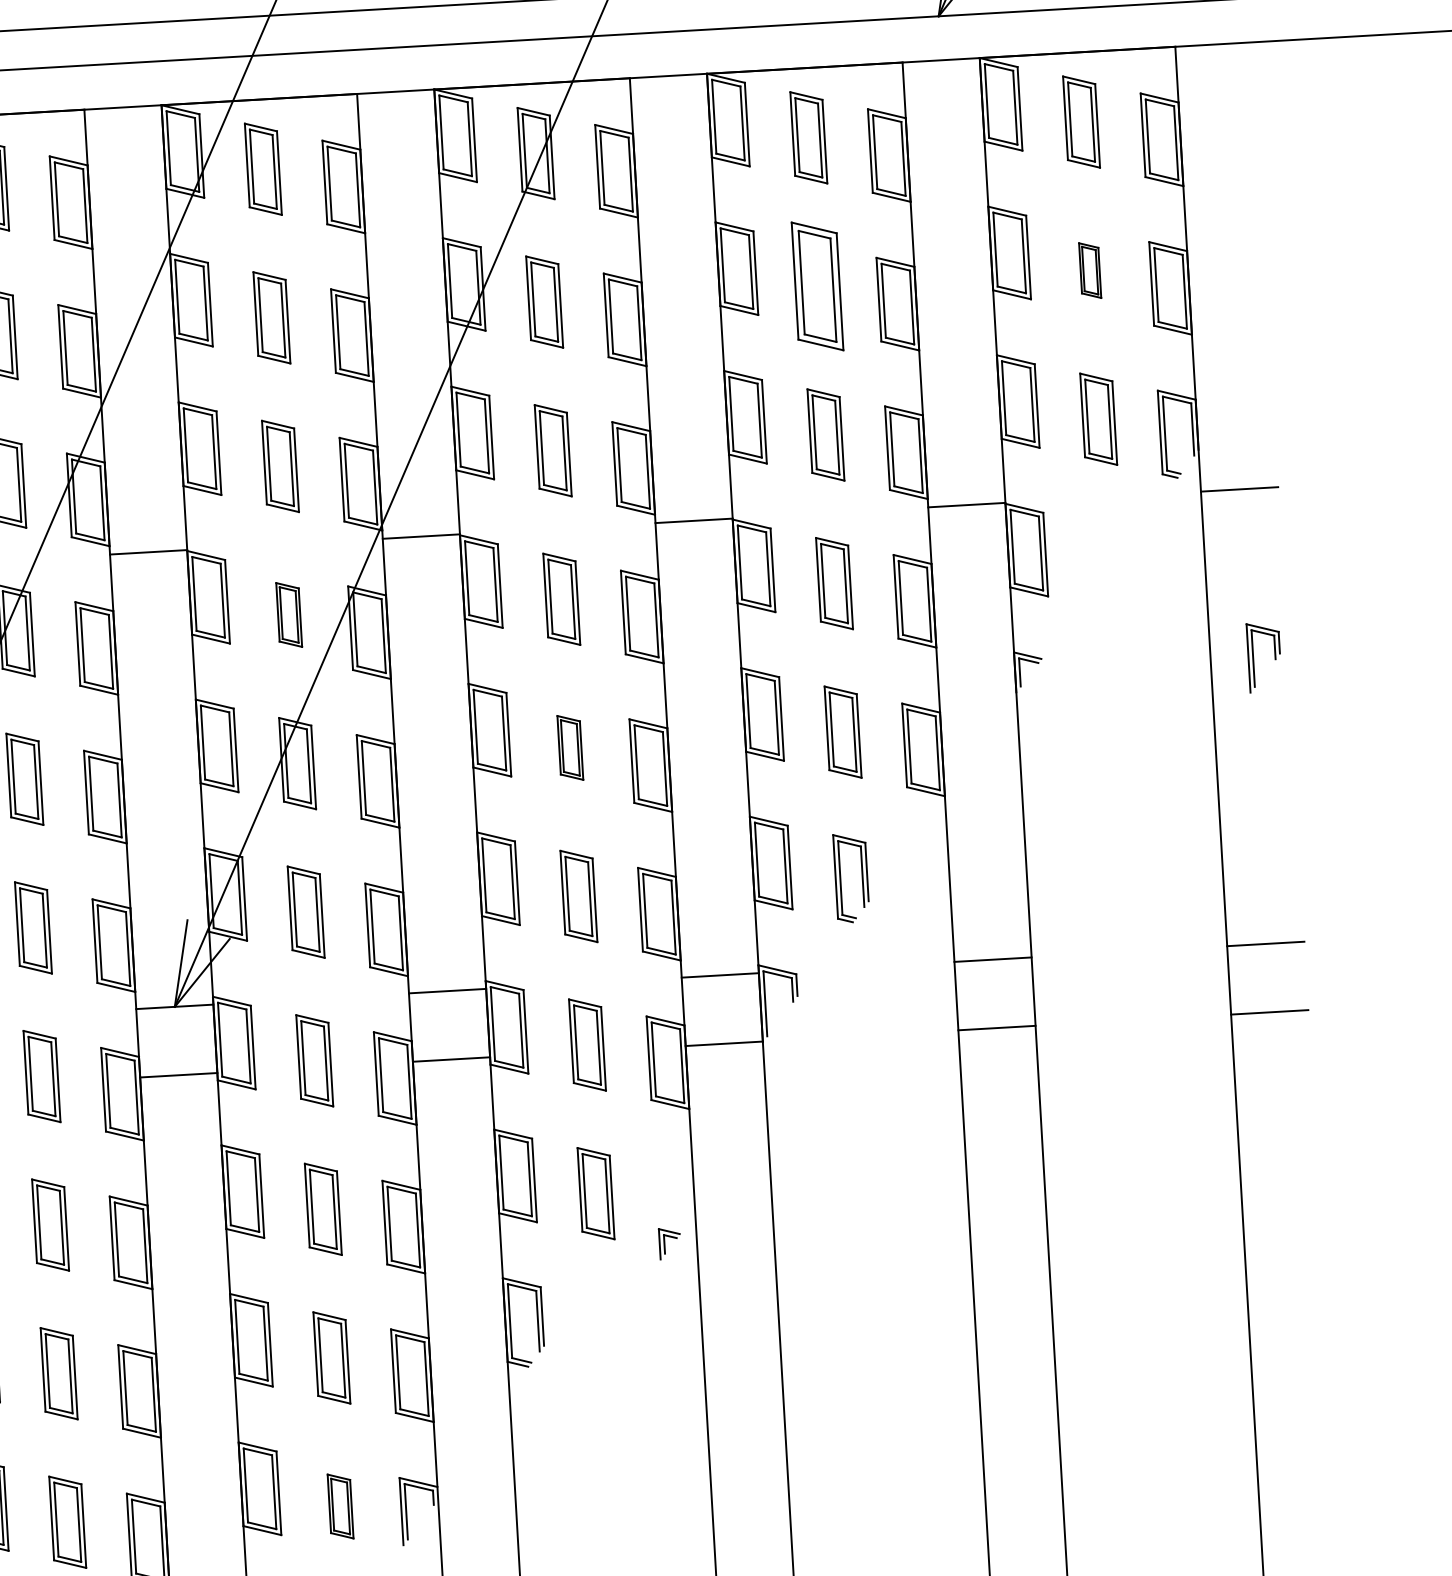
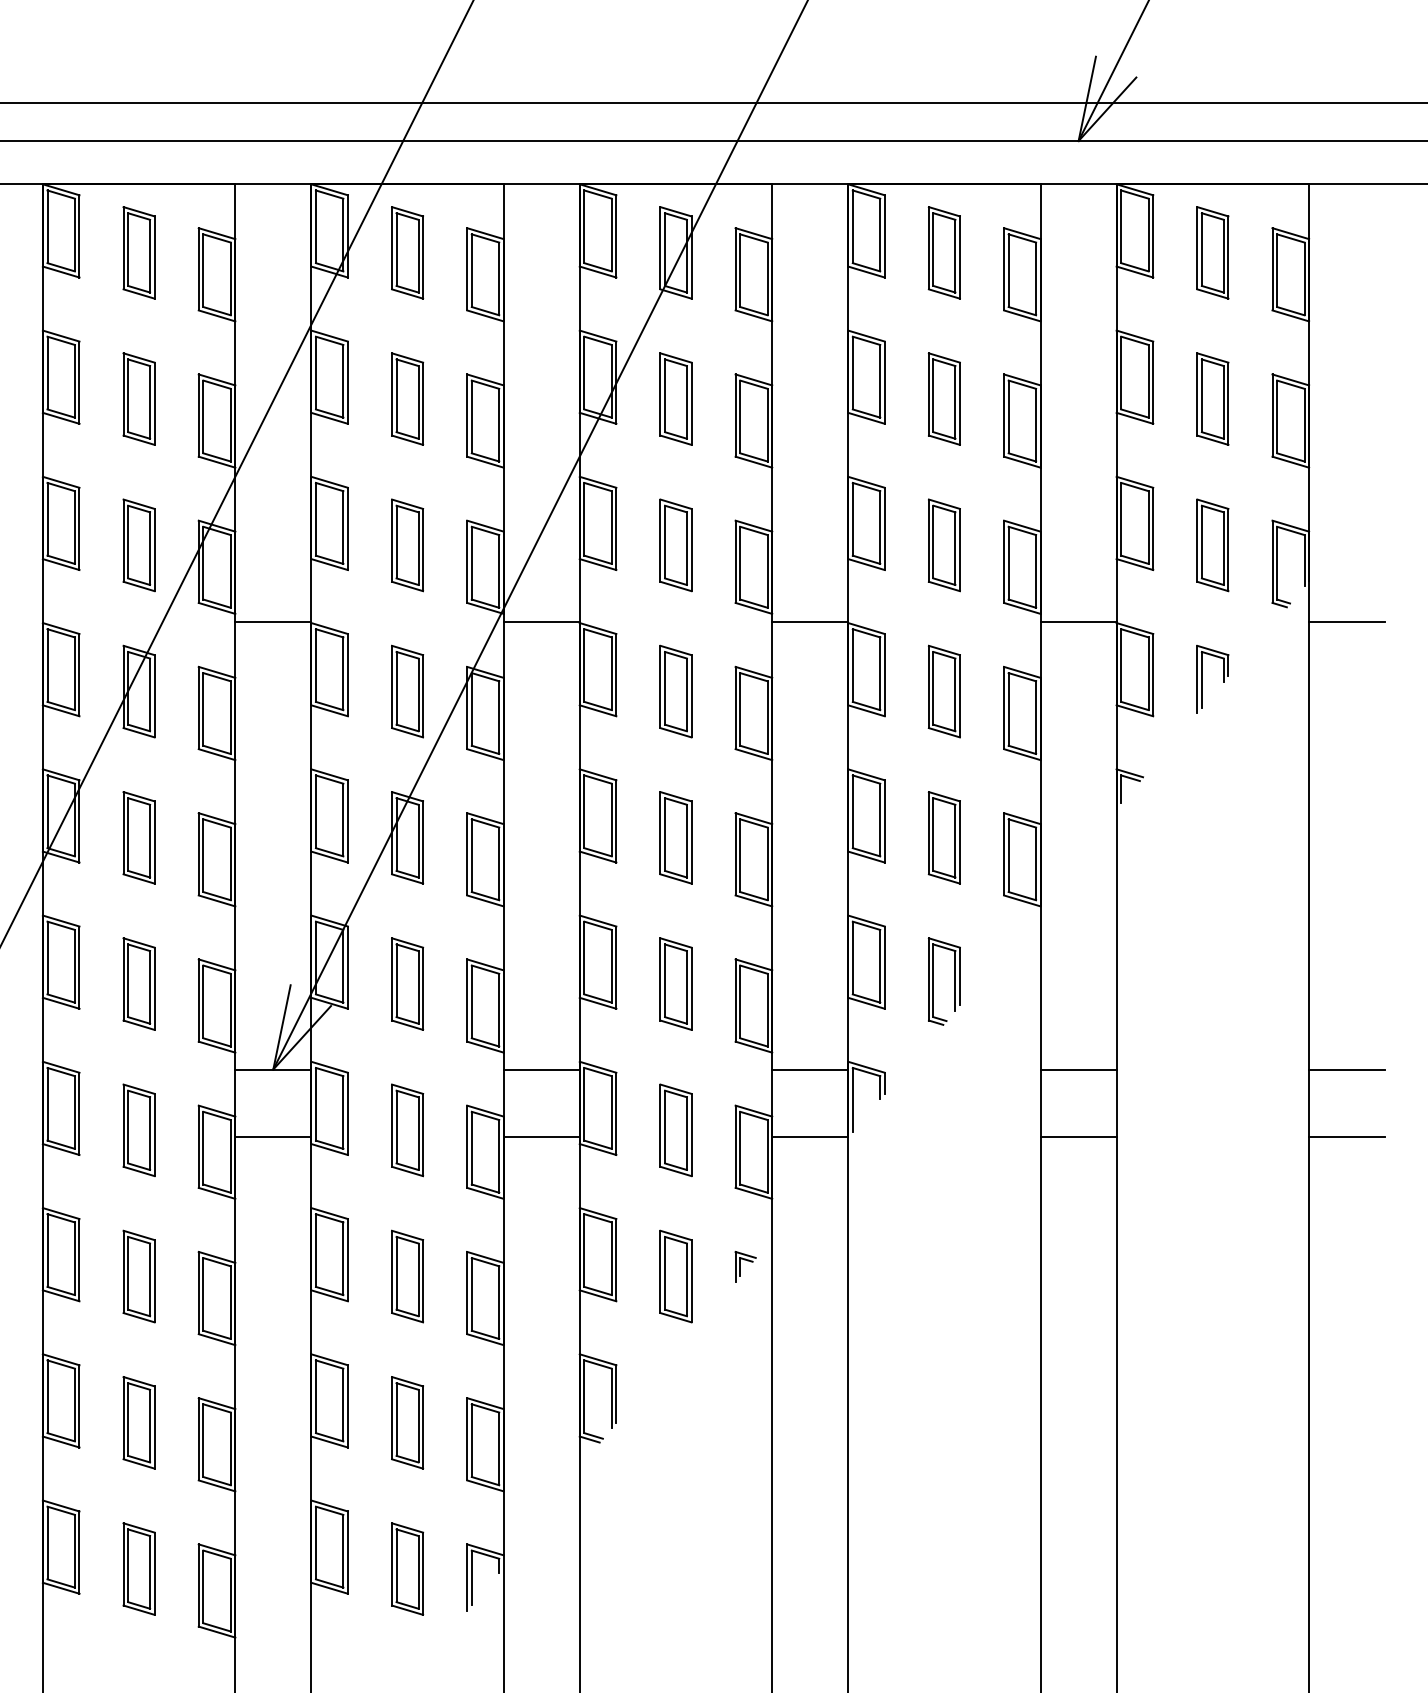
part: (1089, 270) -> (1212, 398), size x1.67
part: (816, 285) -> (943, 398), size x0.71
part: (289, 614) -> (407, 691), size x1.43
part: (1253, 658) -> (1202, 679), moved
part: (569, 747) -> (675, 837), size x1.43
part: (669, 1243) -> (745, 1266), moved
part: (340, 1505) -> (407, 1568), size x1.43

